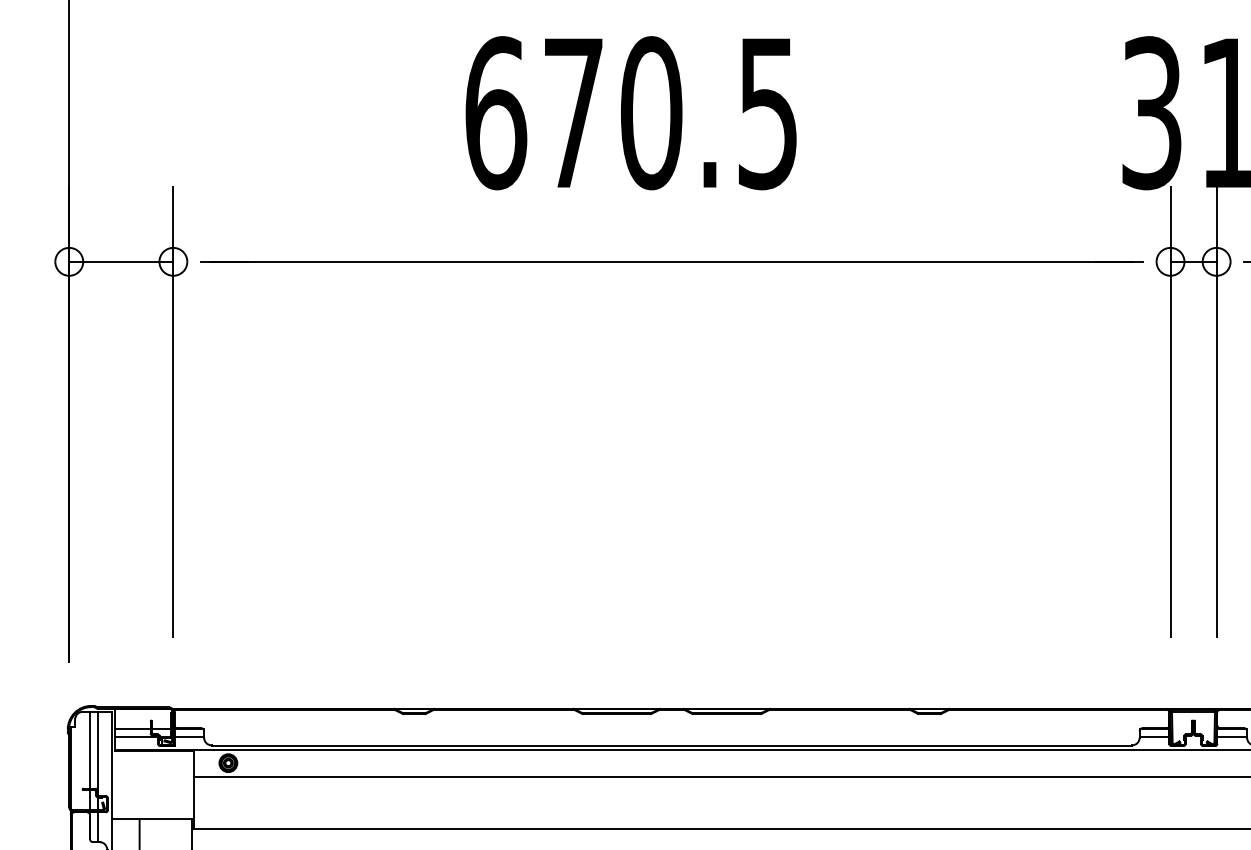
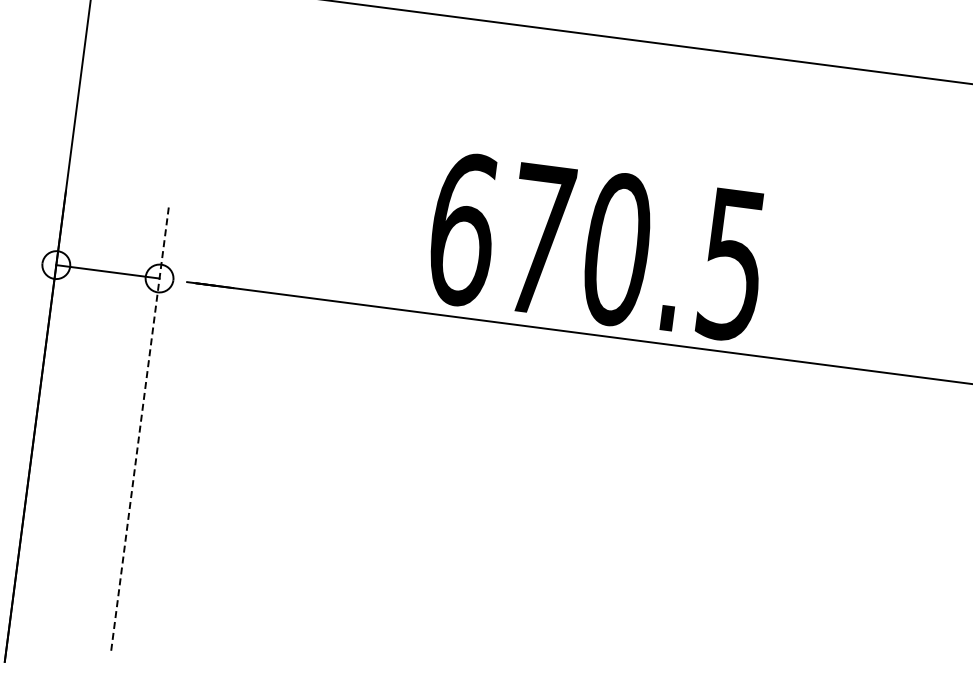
text: (630, 113) -> (596, 247), moved
line: (173, 412) -> (140, 427), solid -> dashed

